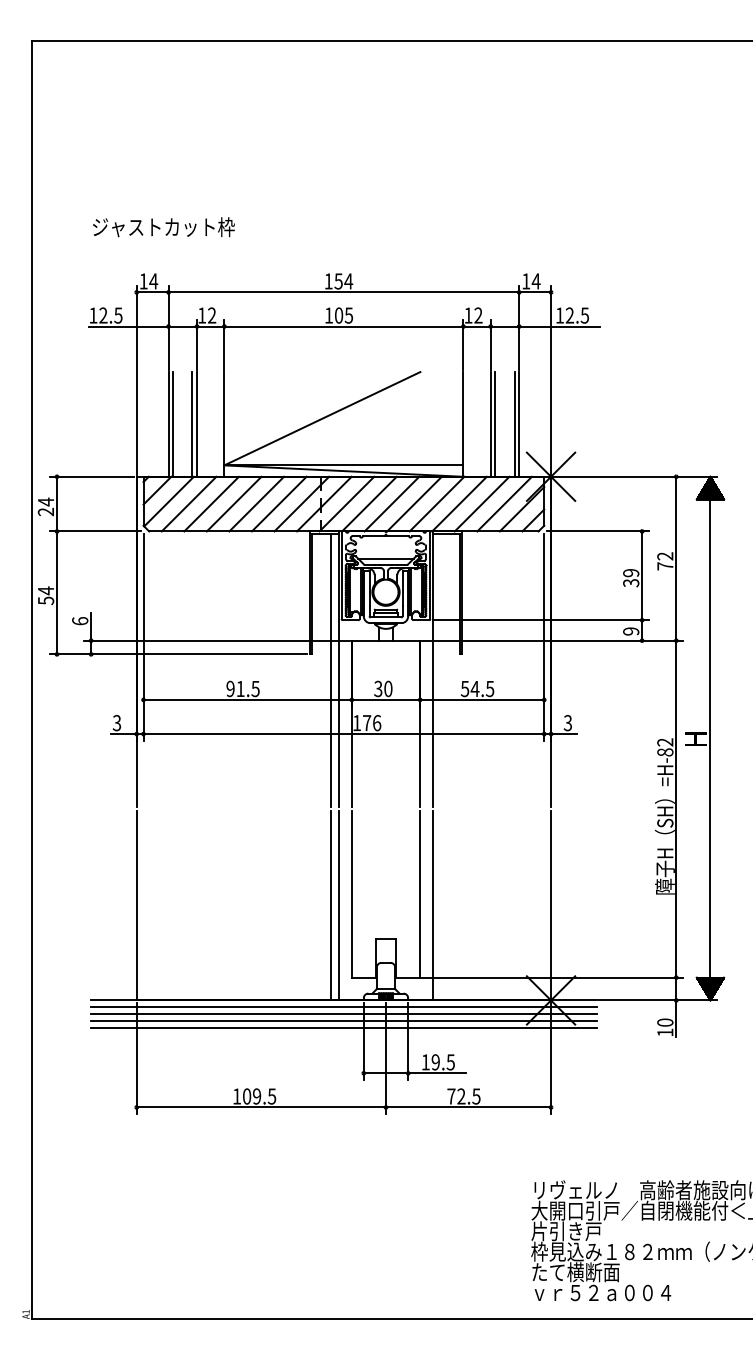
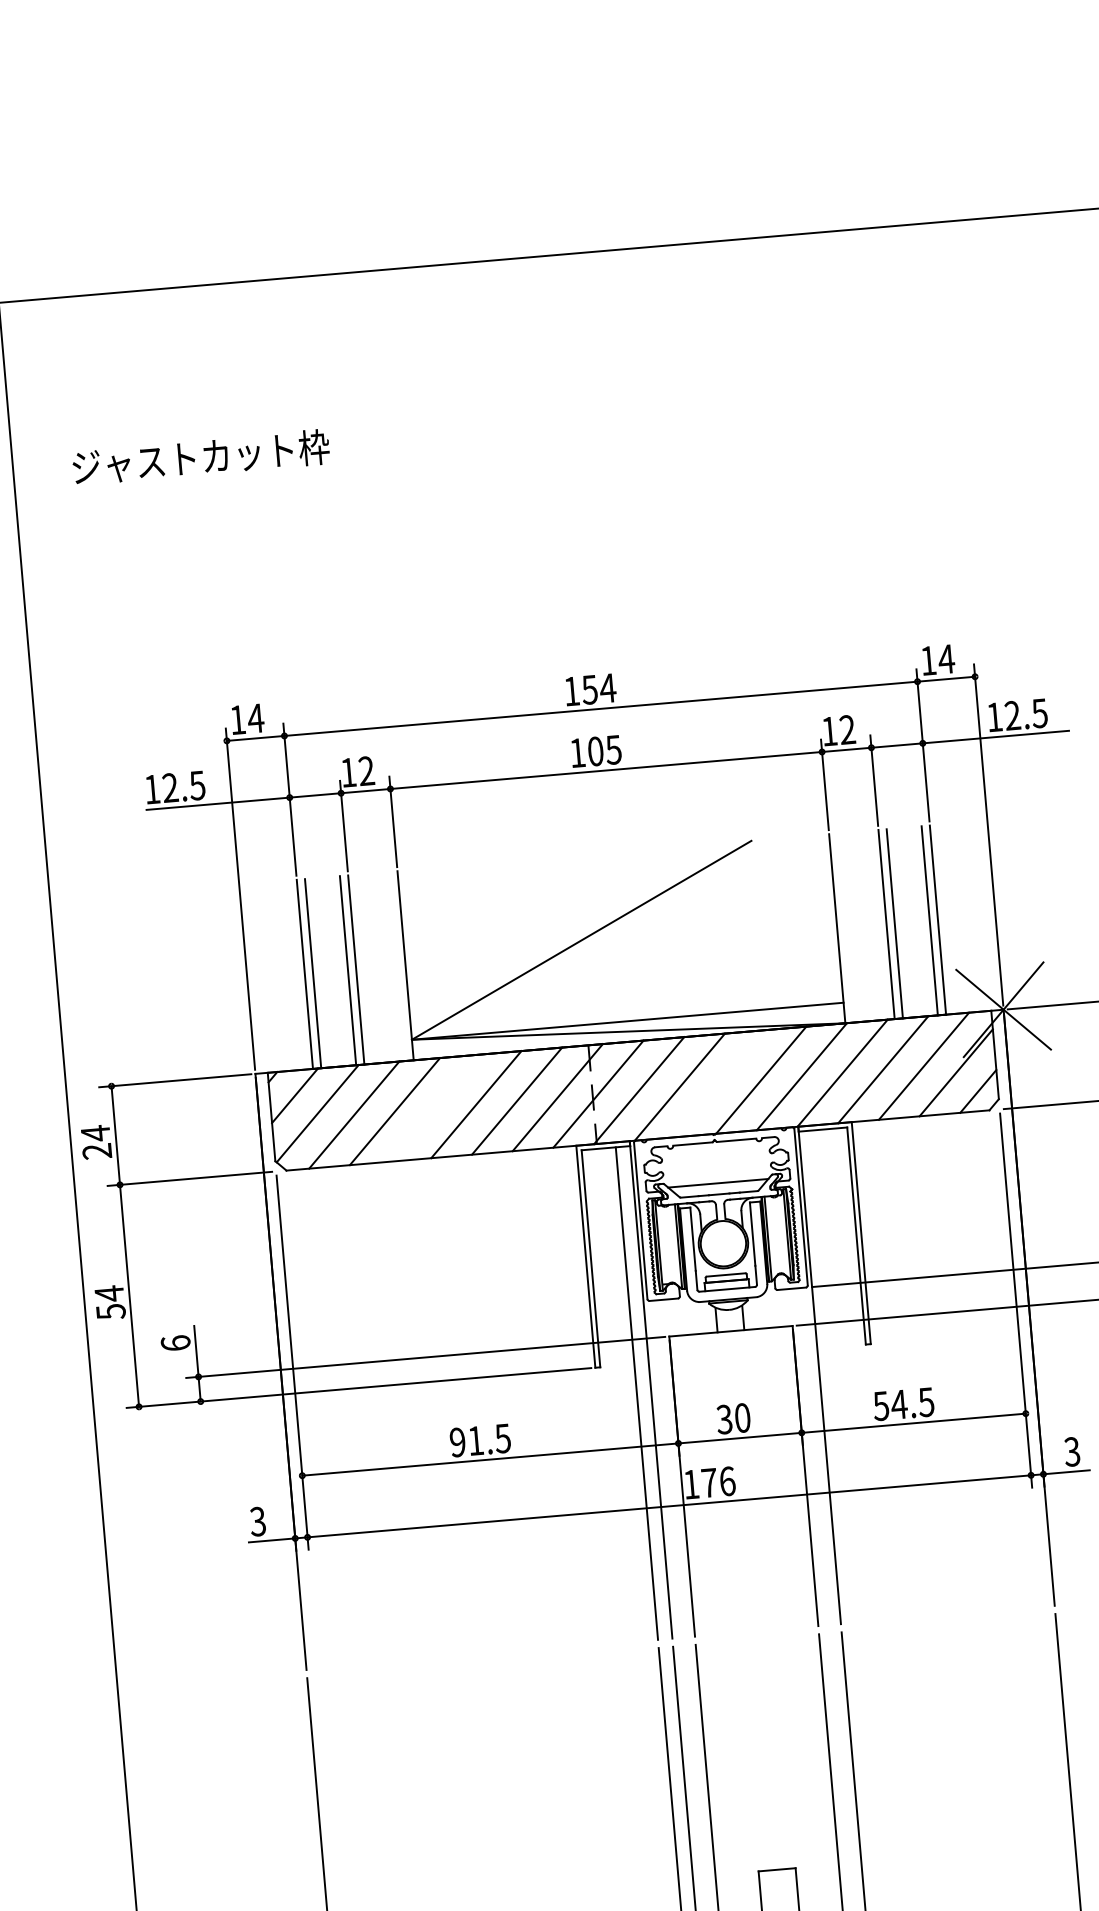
text: (163, 227) -> (200, 457), moved
line: (233, 503) -> (434, 1107), removed
line: (391, 503) -> (719, 1082), removed

